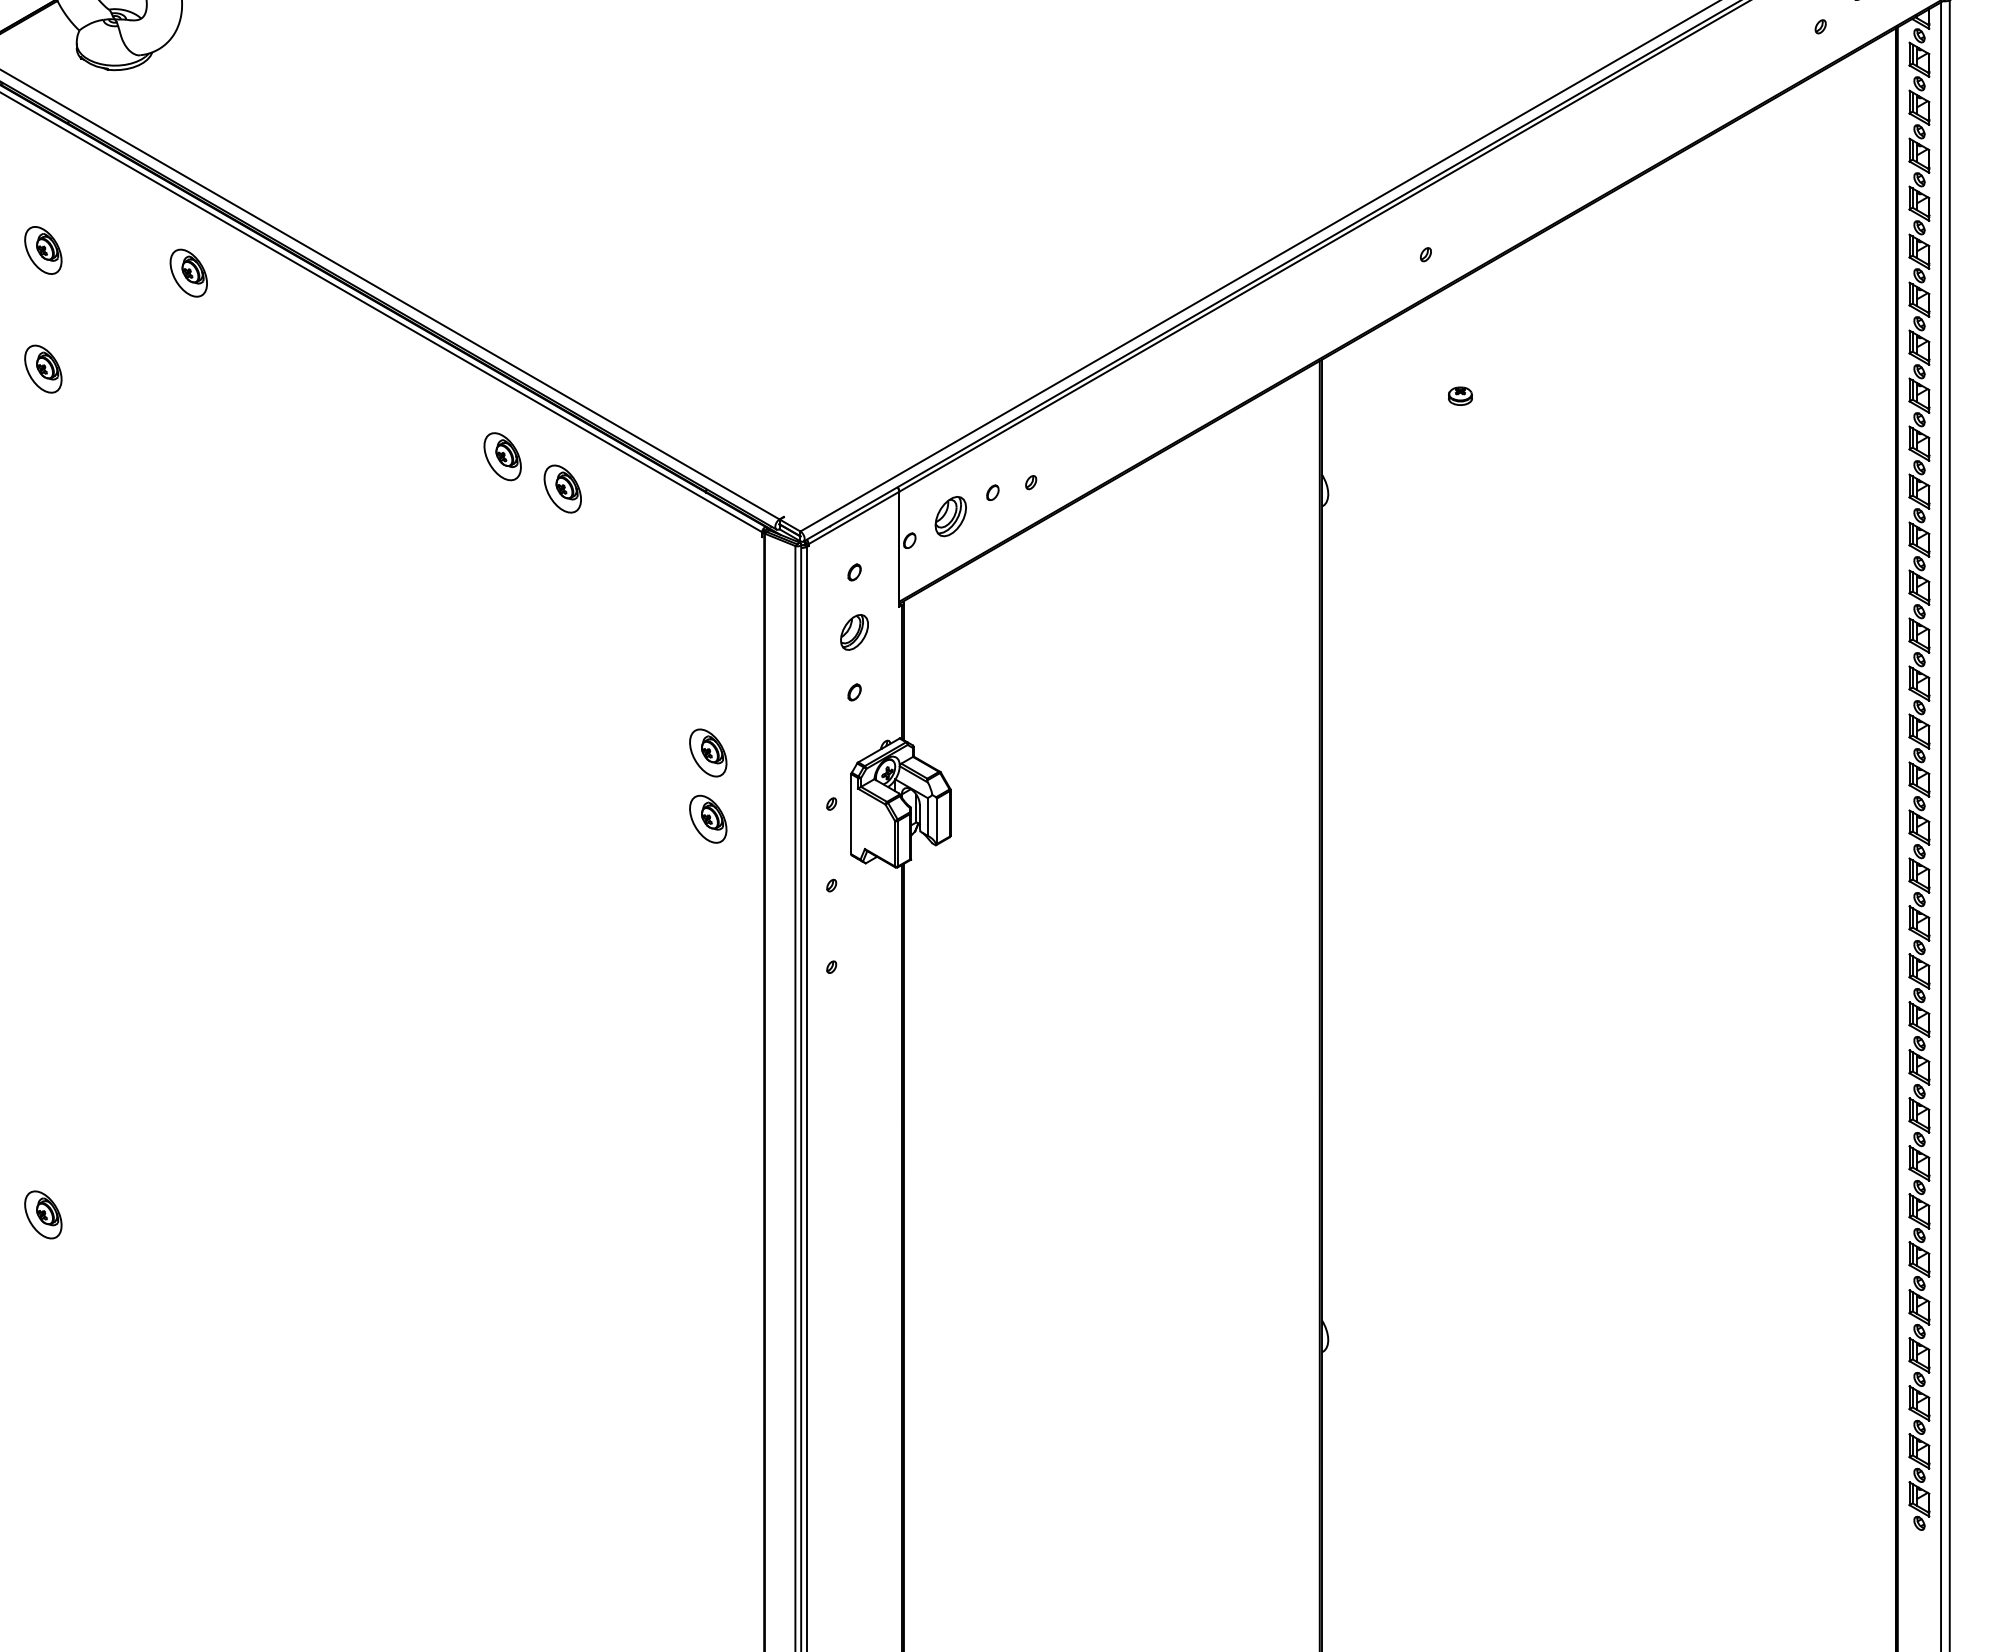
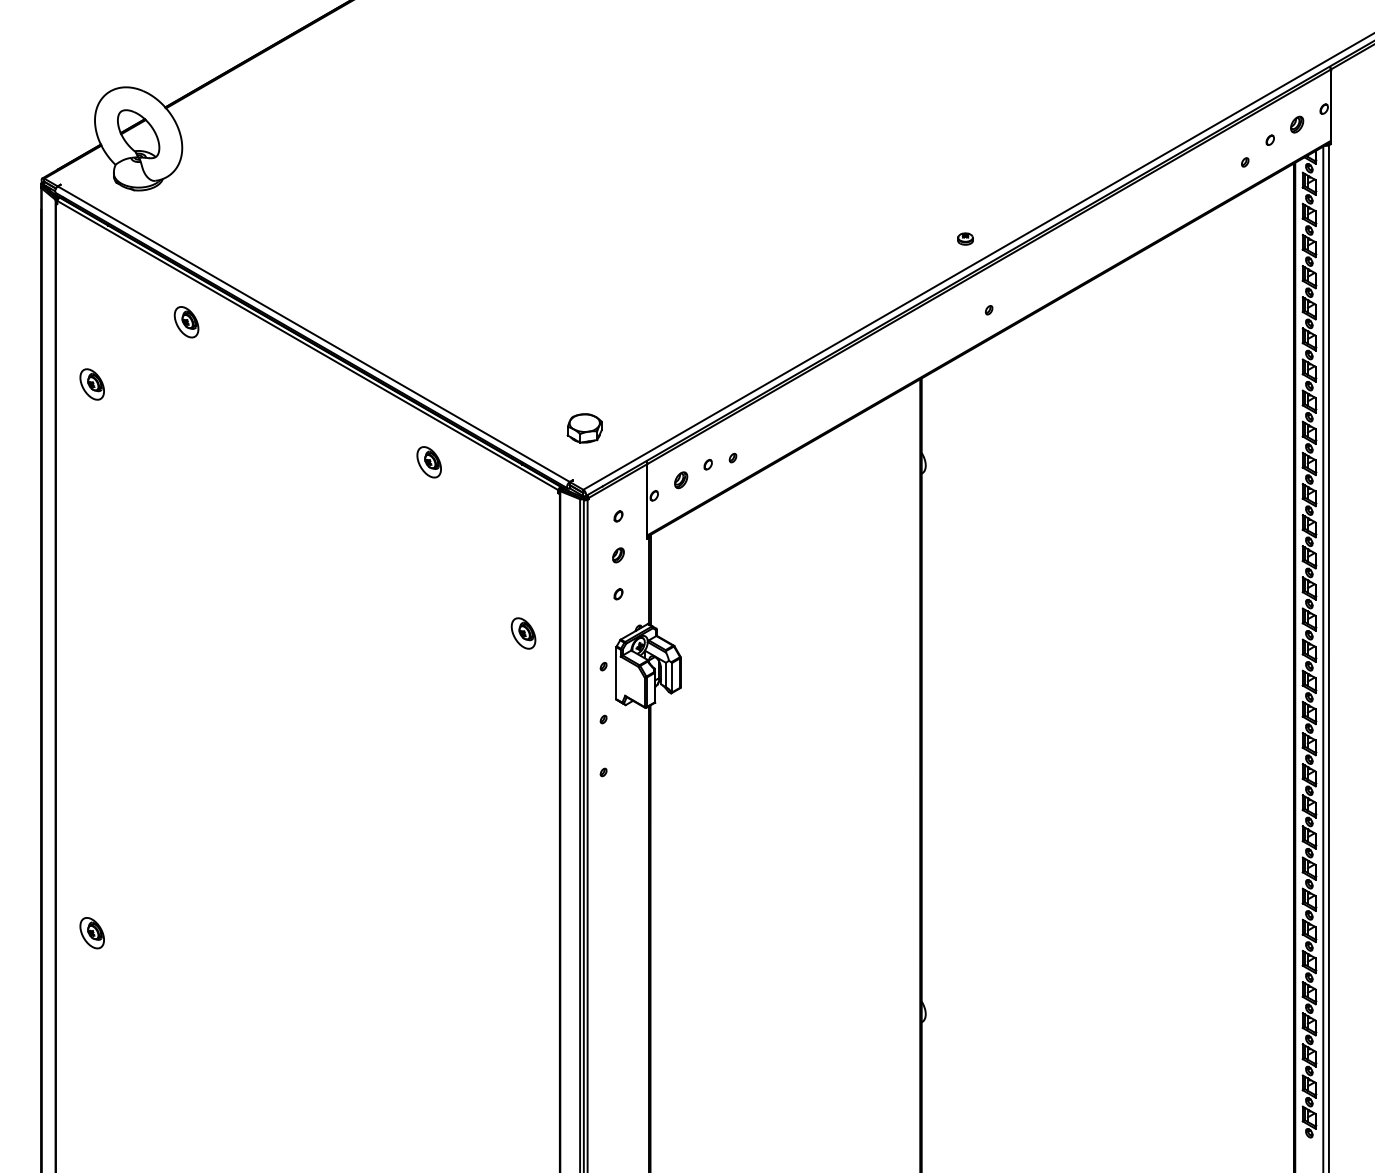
part: (42, 250) -> (91, 307), removed
part: (1460, 395) -> (965, 238), moved
part: (802, 436) -> (584, 428), added
part: (501, 457) -> (389, 441), removed
part: (951, 517) -> (681, 480), size x0.62
part: (854, 632) -> (618, 555), size x0.62
part: (708, 819) -> (523, 676), removed

